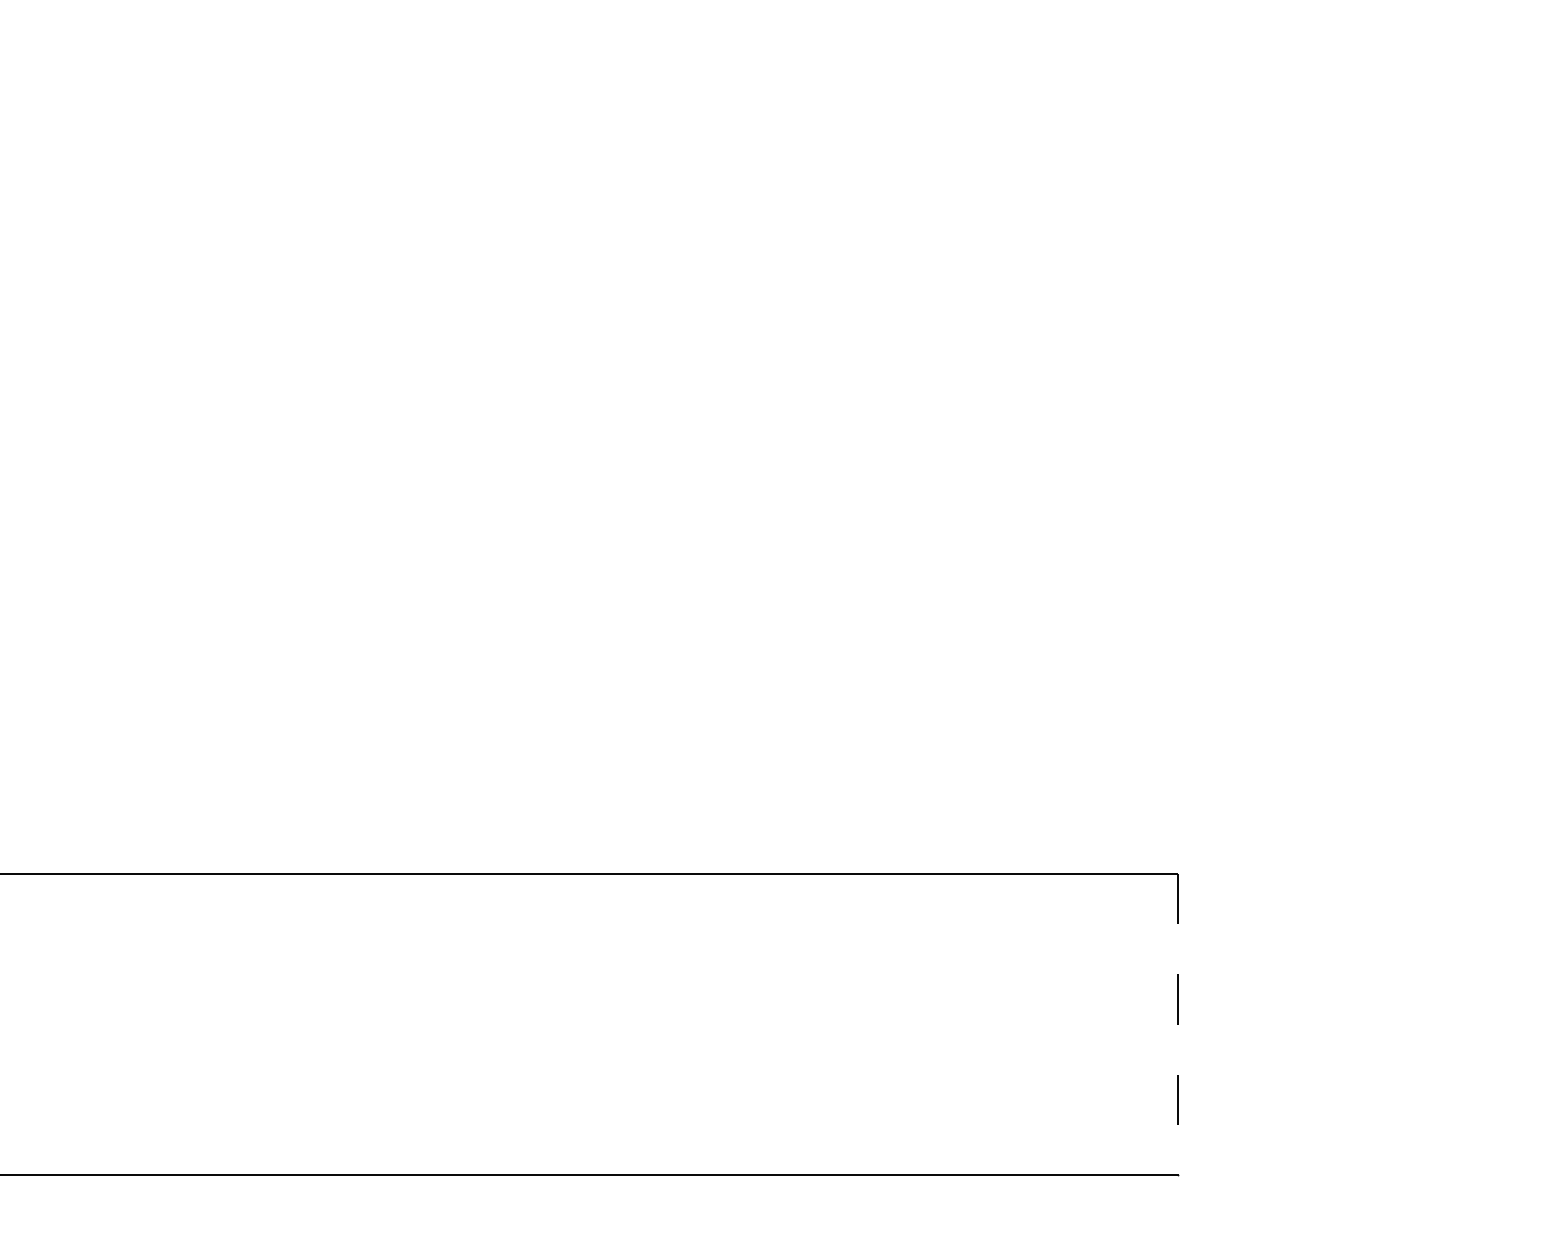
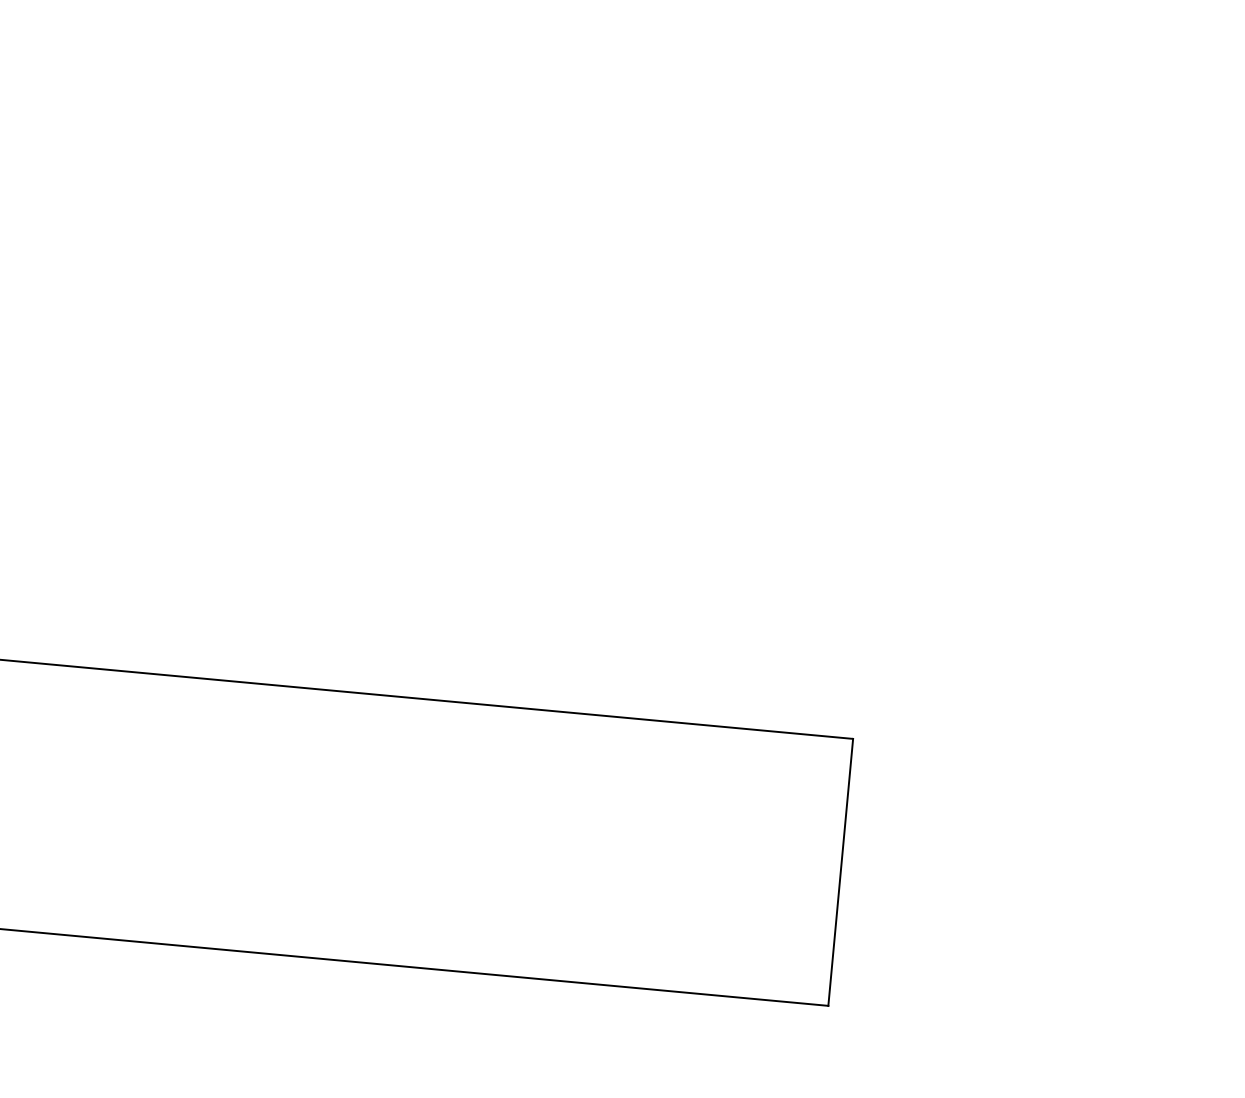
line: (1178, 1024) -> (841, 872), dashed -> solid

